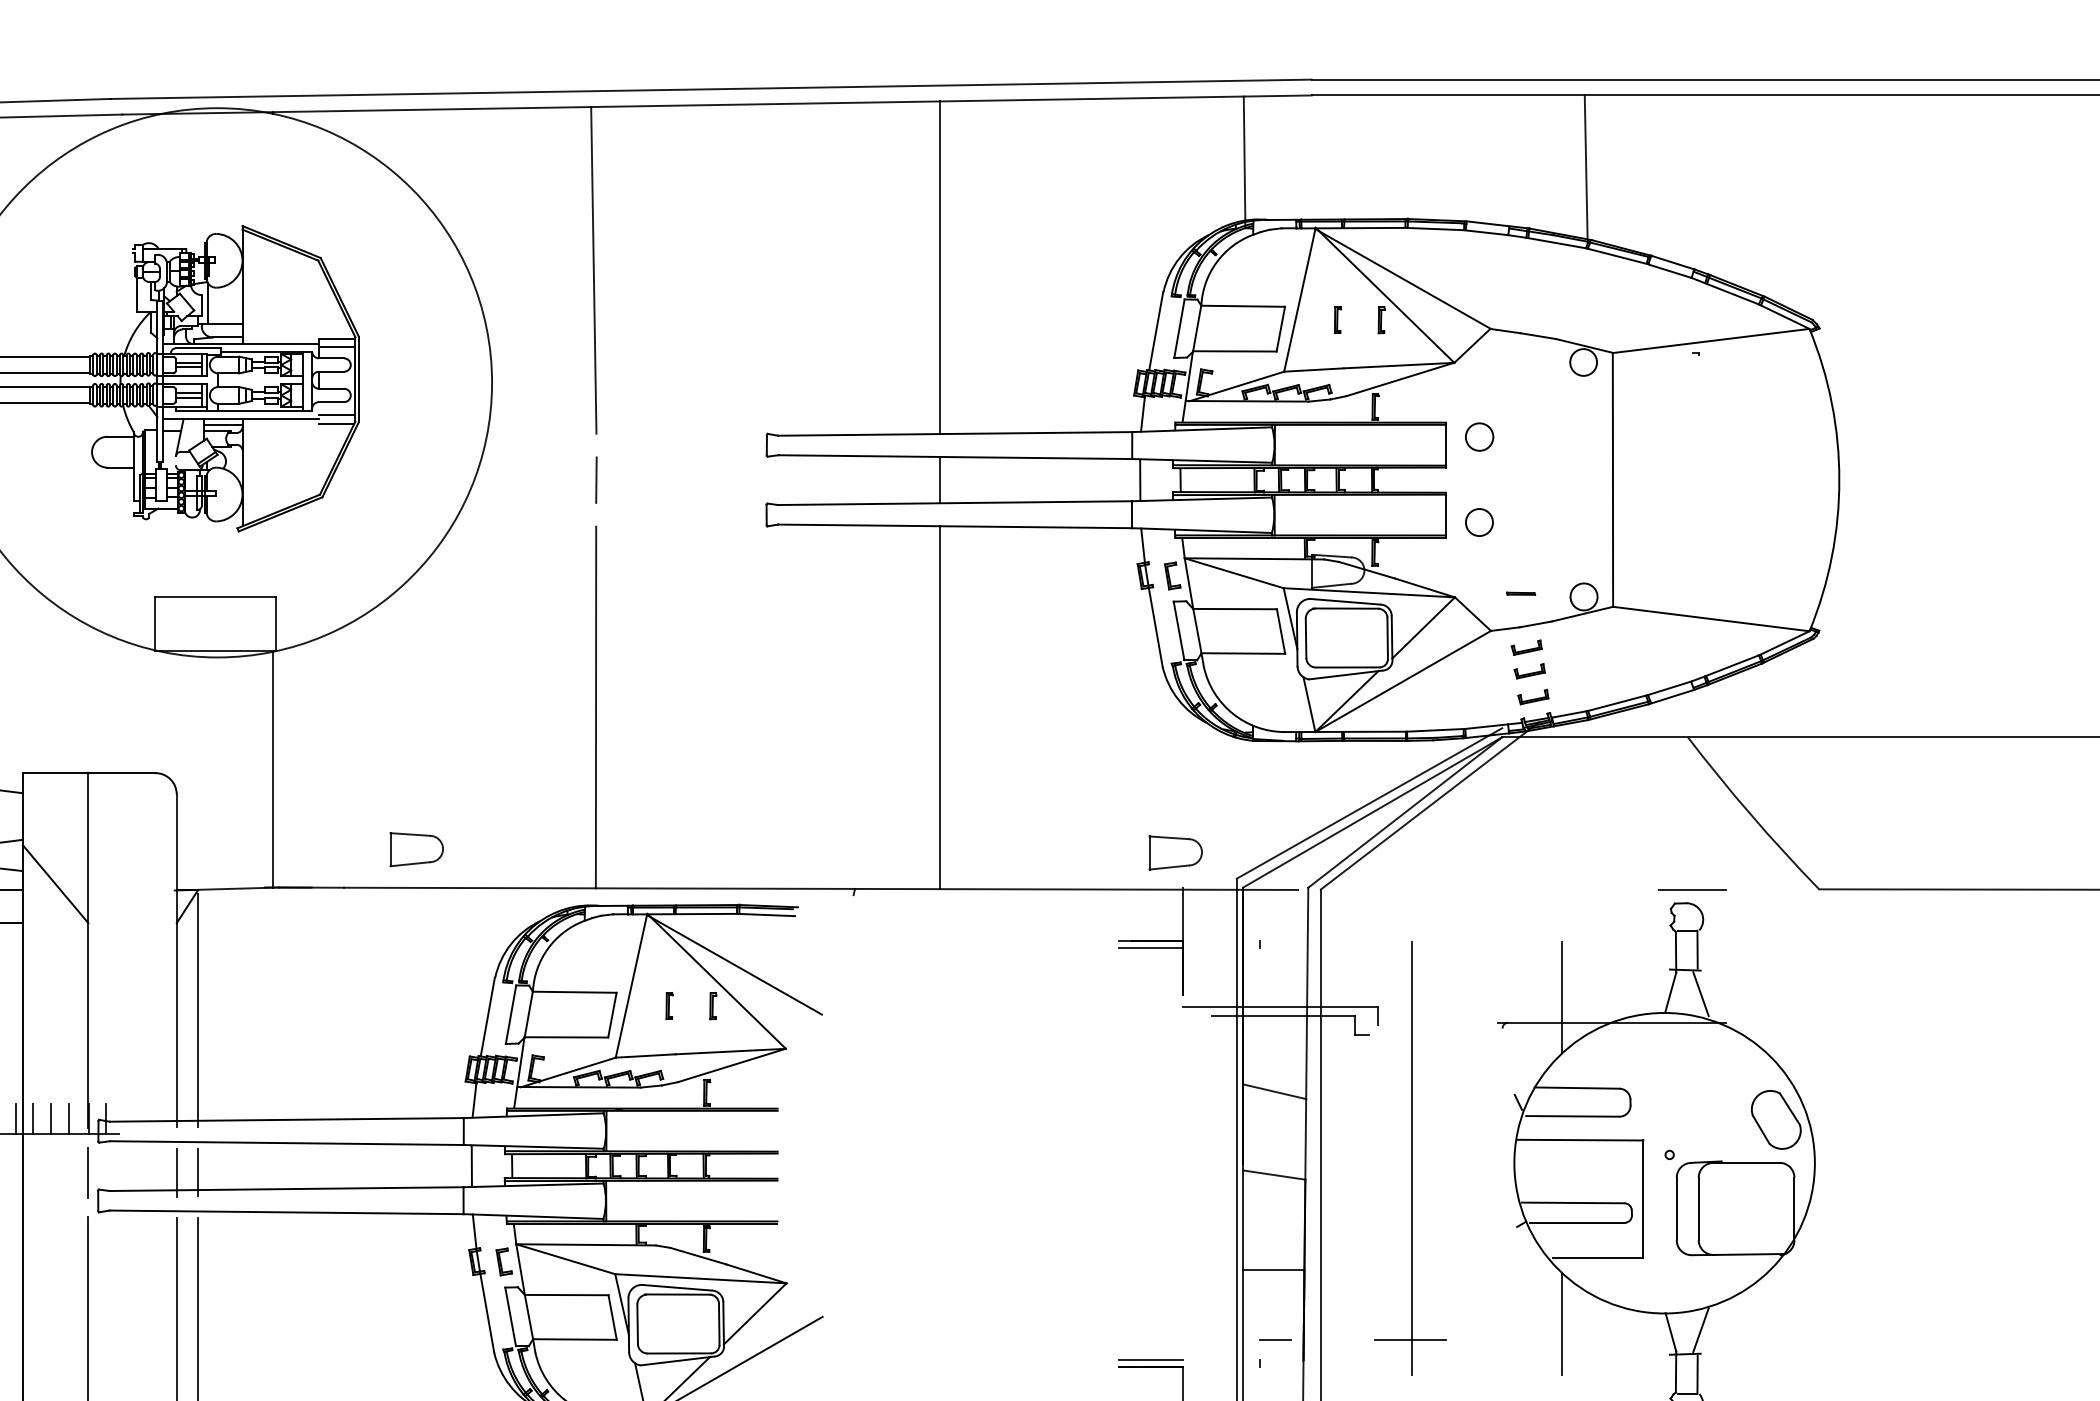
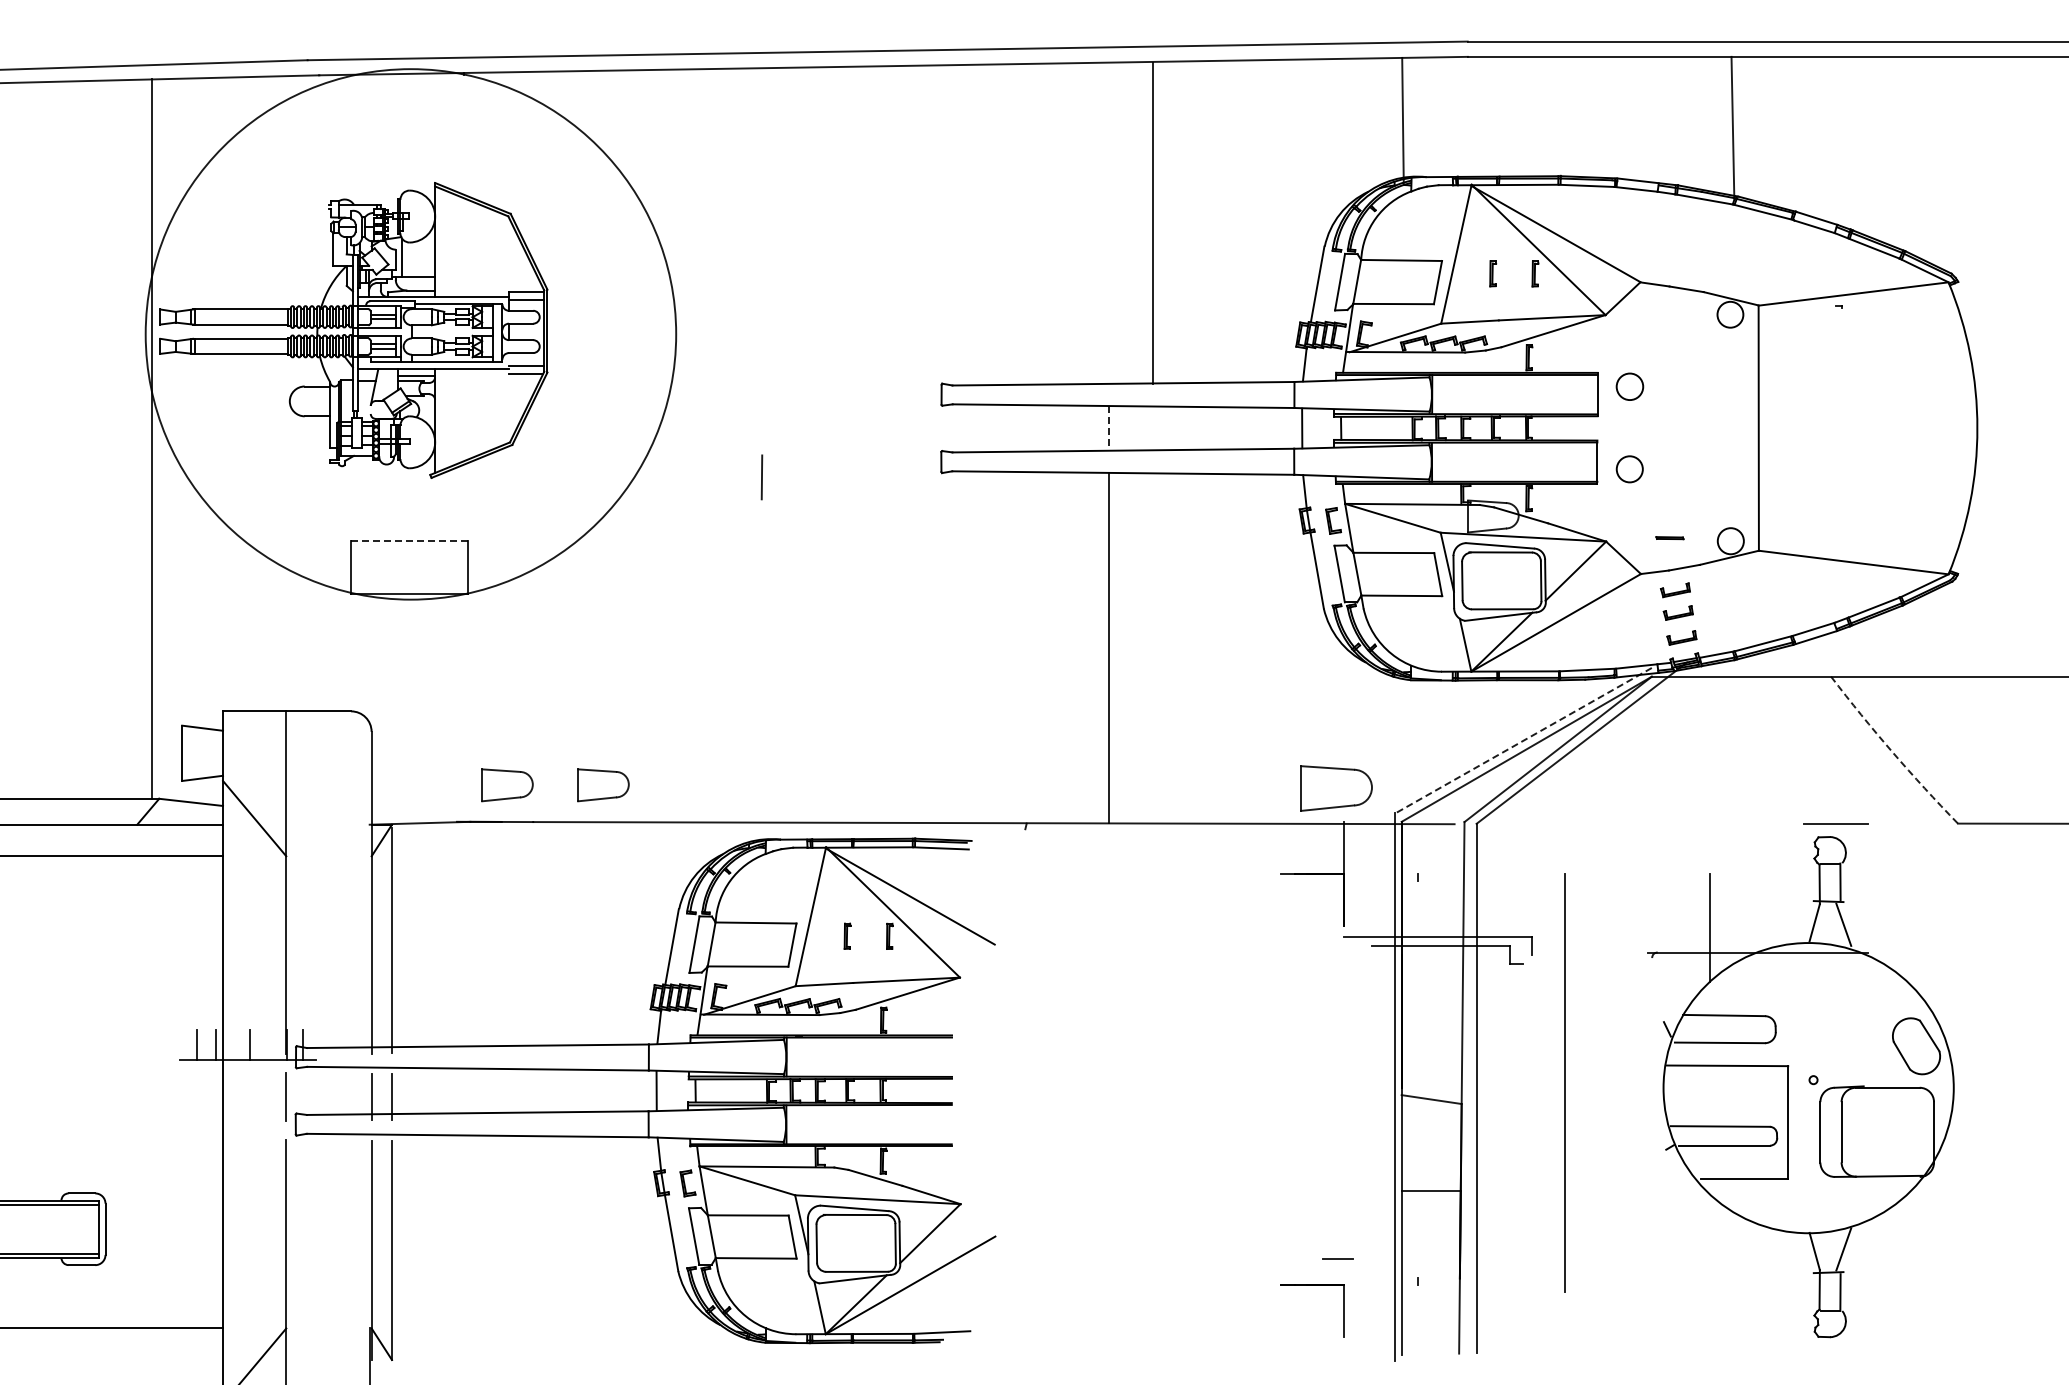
line: (939, 266) -> (1152, 222), moved
line: (593, 270) -> (774, 225), removed
line: (595, 480) -> (761, 477), moved
line: (939, 480) -> (1108, 428), solid -> dashed
line: (215, 597) -> (409, 541), solid -> dashed
line: (595, 707) -> (776, 647), removed
line: (272, 769) -> (464, 707), removed
line: (1369, 803) -> (1523, 740), solid -> dashed
arc: (1751, 815) -> (1892, 752), solid -> dashed
part: (317, 849) -> (507, 785), added
part: (1175, 852) -> (1336, 788), size x1.4
line: (1150, 948) -> (1312, 880), removed
line: (1274, 1091) -> (1431, 1018), removed
line: (32, 1119) -> (232, 1045), removed
line: (68, 1119) -> (267, 1045), removed
line: (1561, 1324) -> (1709, 1243), removed
line: (1275, 1339) -> (1337, 1258), moved
line: (1409, 1340) -> (1562, 1259), removed
line: (1150, 1360) -> (1312, 1278), removed

